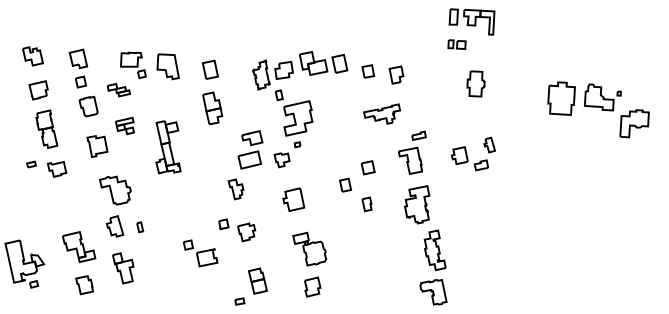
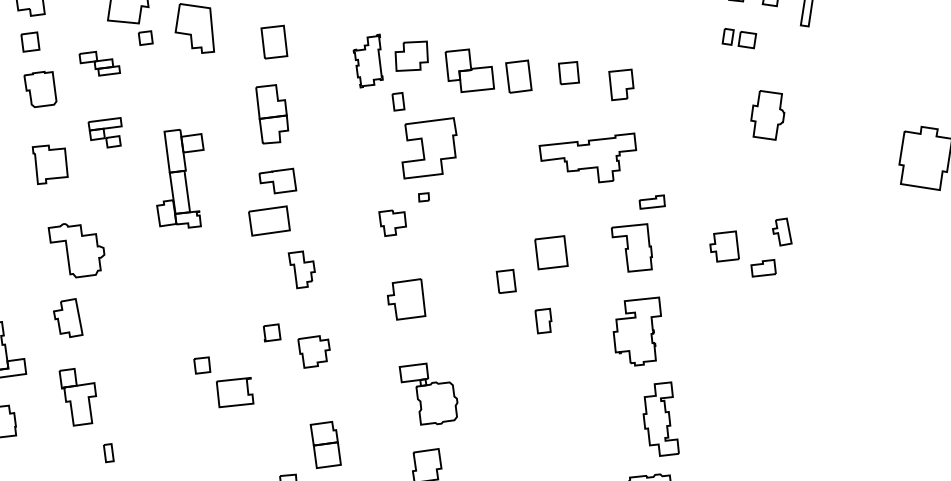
part: (323, 63) -> (488, 72), moved
part: (381, 113) -> (586, 153), size x1.43
part: (250, 149) -> (272, 201), moved
part: (368, 167) -> (552, 252), size x1.43
part: (140, 227) -> (109, 453), moved

